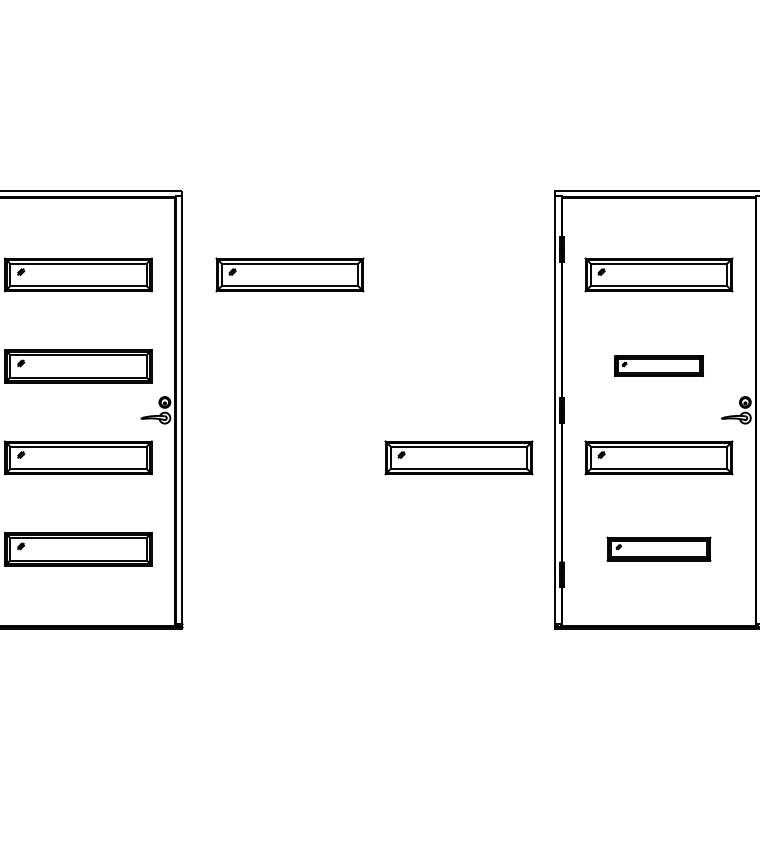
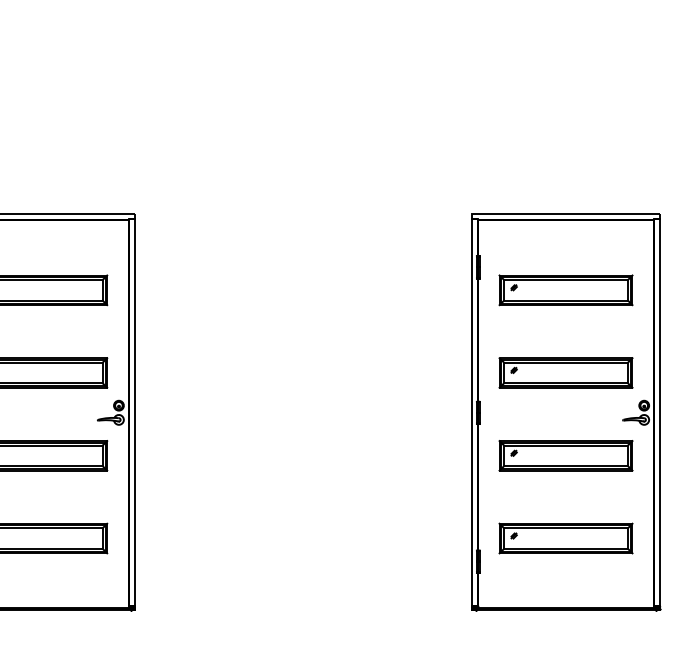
part: (289, 274) -> (231, 289), removed
part: (658, 365) -> (565, 372), size x1.67
part: (458, 457) -> (384, 455), removed
part: (658, 548) -> (565, 537), size x1.43

